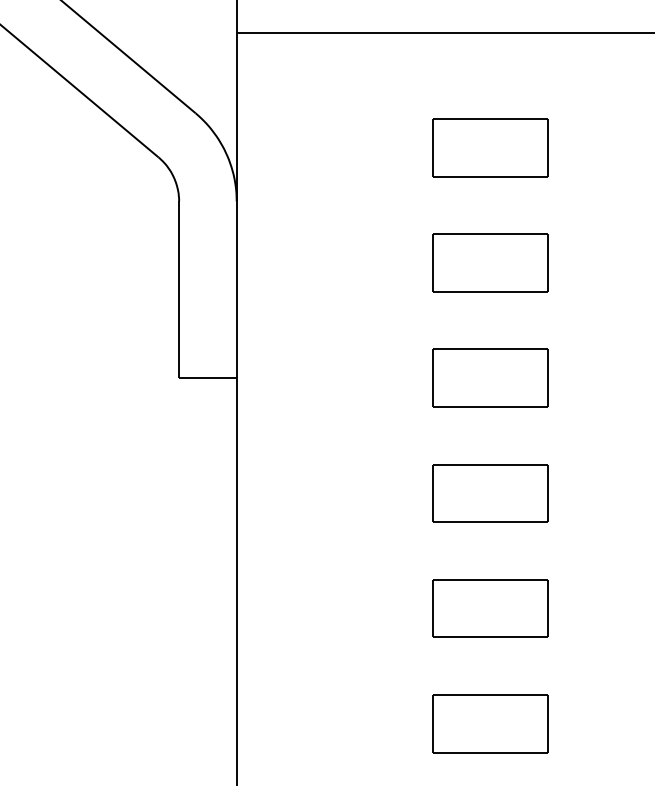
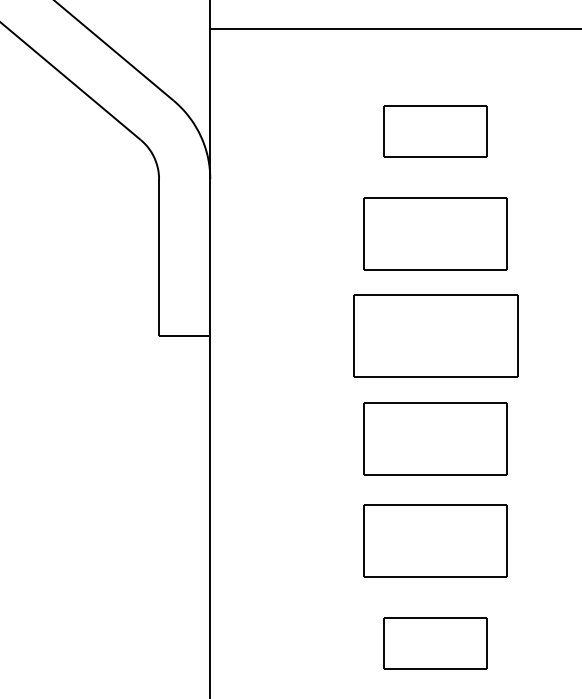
part: (490, 262) -> (435, 233), size x1.4
part: (490, 378) -> (435, 336), size x1.6
part: (490, 493) -> (435, 438), size x1.4
part: (490, 608) -> (435, 541), size x1.4

